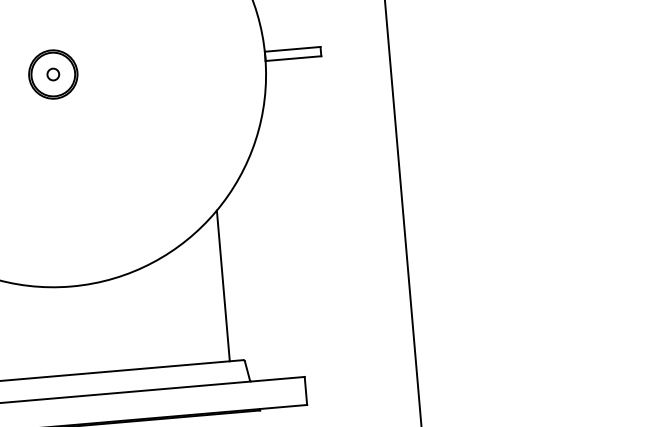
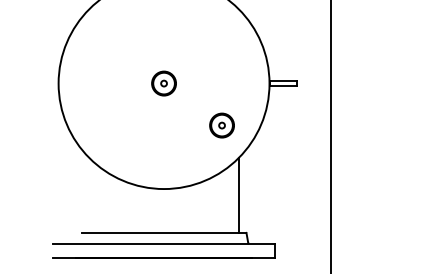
part: (175, 148) -> (221, 125), added

